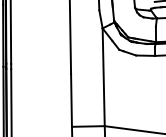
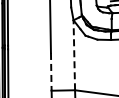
line: (103, 77) -> (74, 55), solid -> dashed
line: (71, 99) -> (51, 71), solid -> dashed

